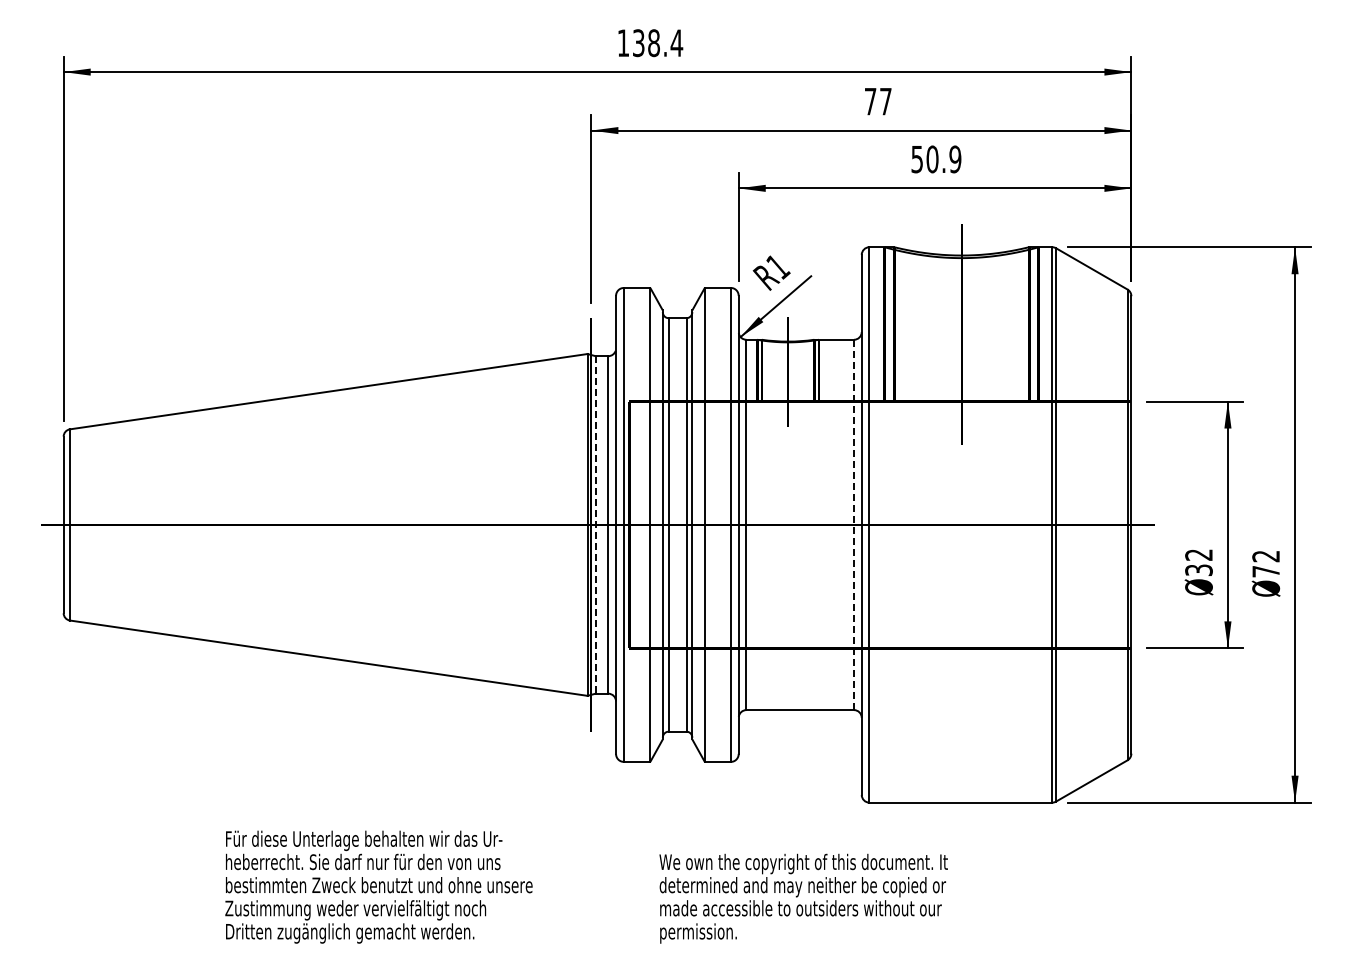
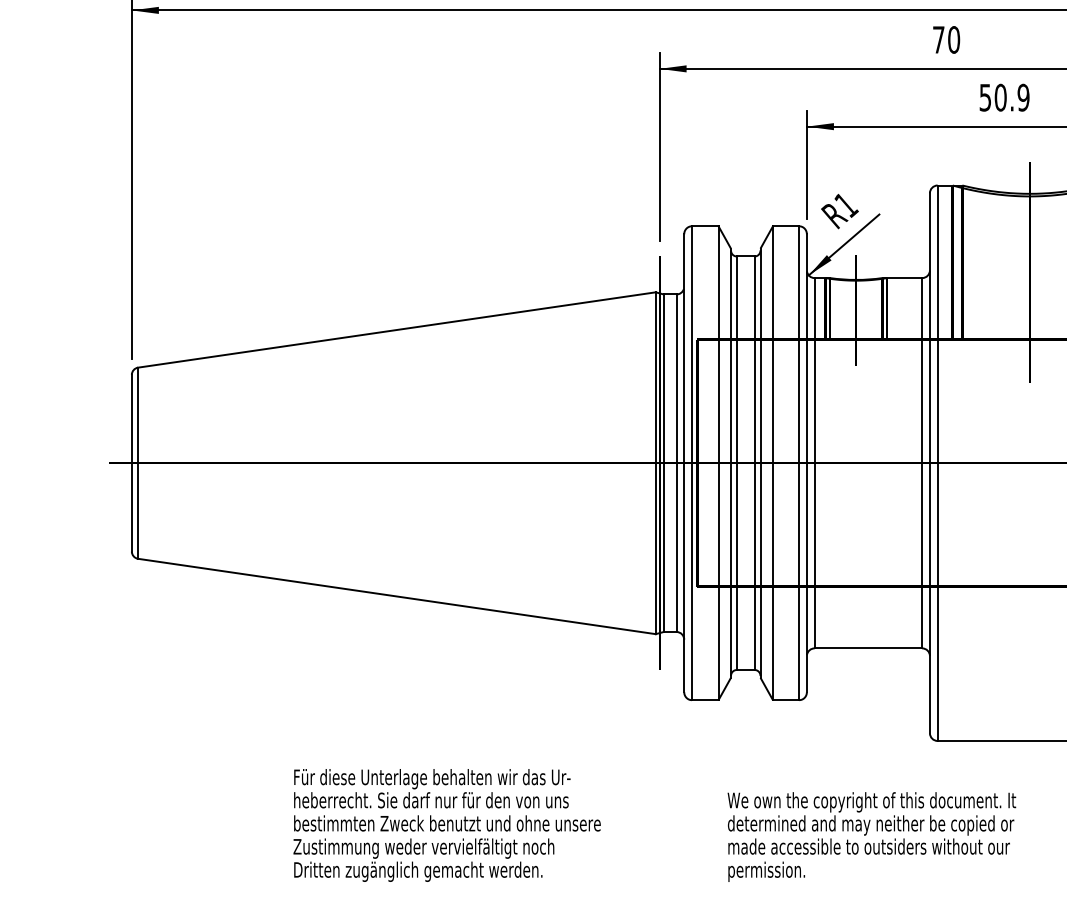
text: (885, 101) -> (953, 39), 77 -> 70
line: (595, 524) -> (663, 462), dashed -> solid
line: (854, 525) -> (922, 463), dashed -> solid

